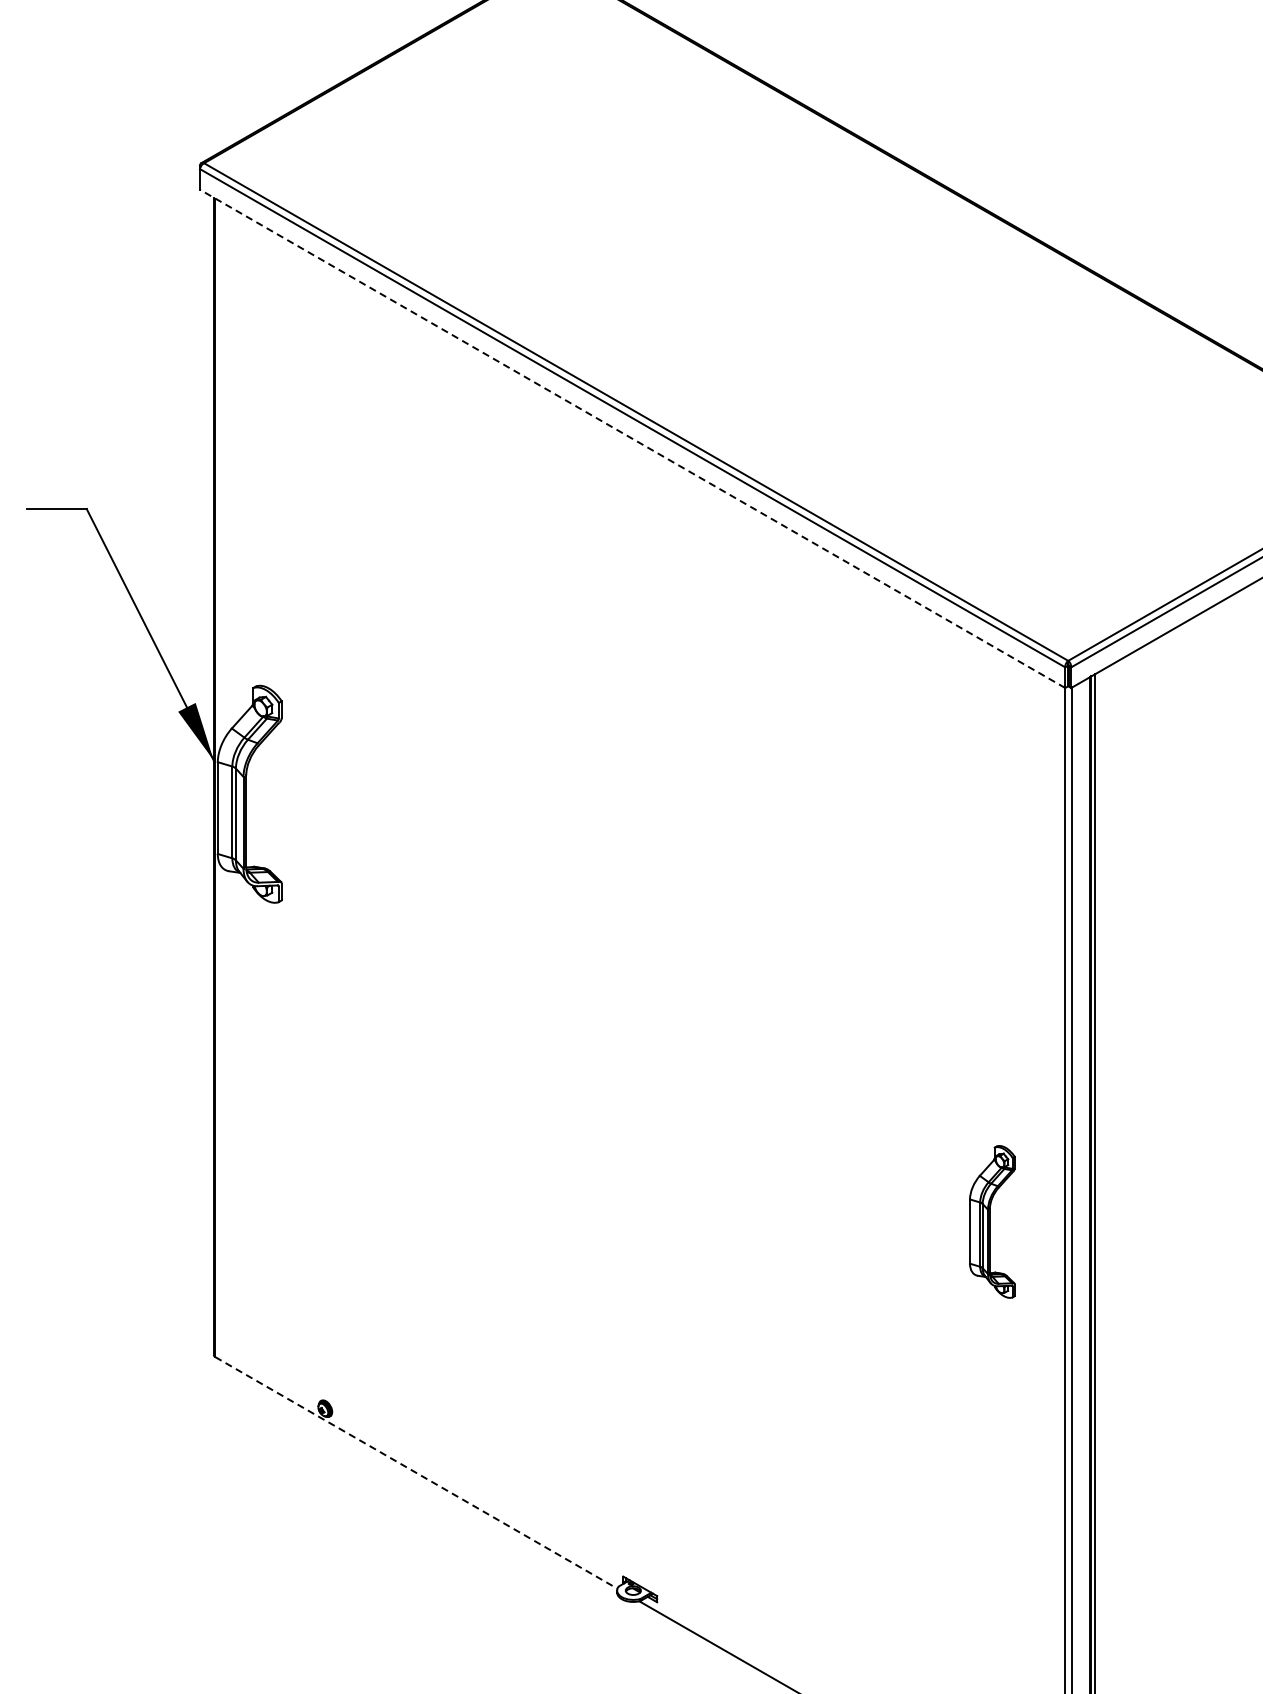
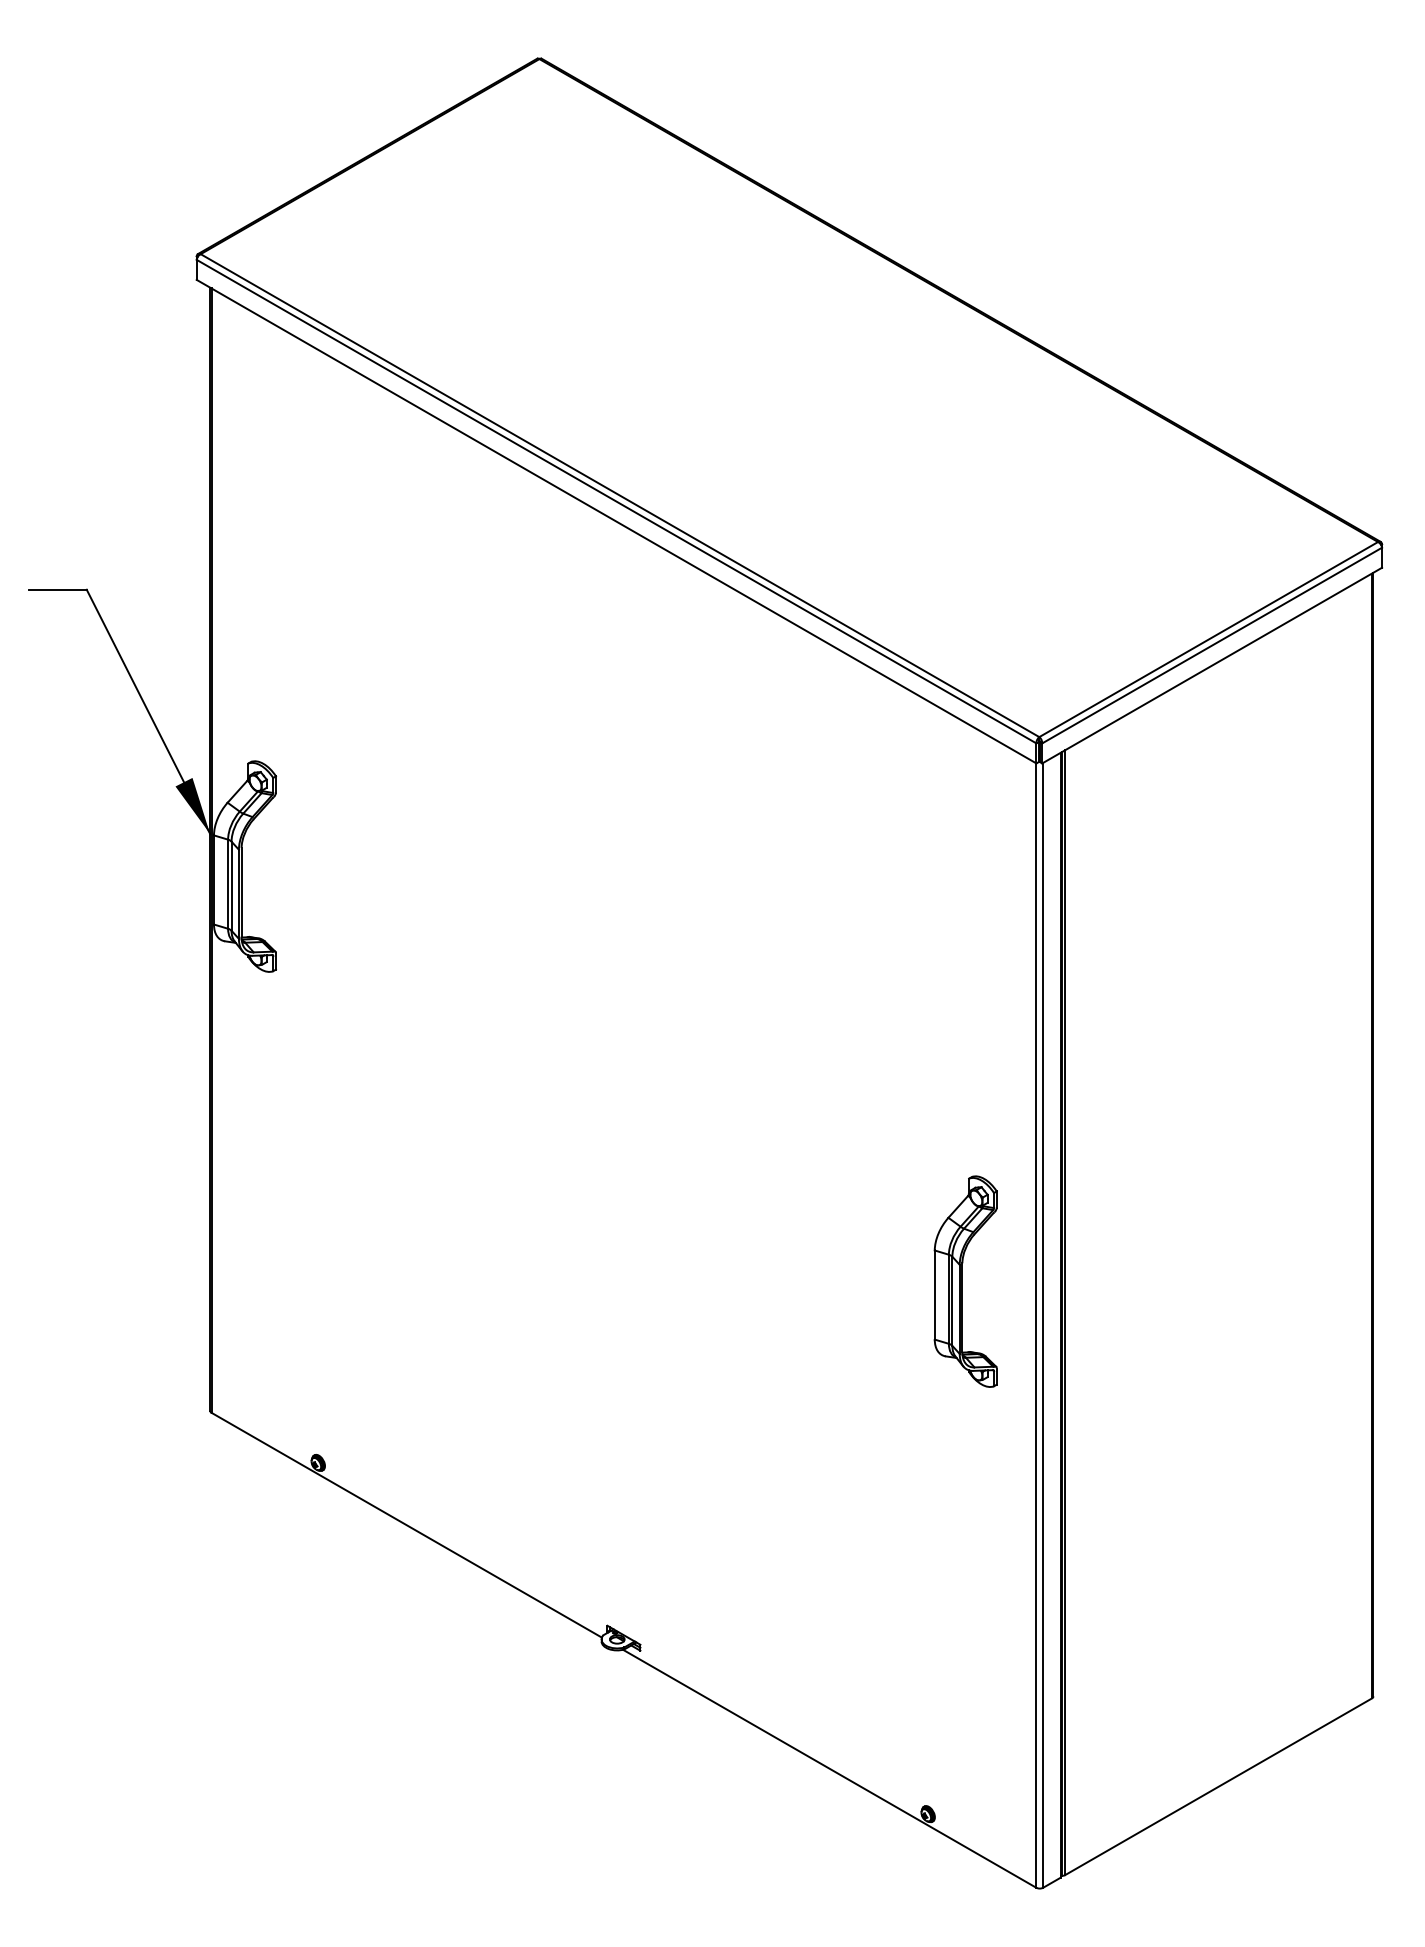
line: (632, 438) -> (616, 521), dashed -> solid
part: (992, 1221) -> (965, 1281), size x1.43
line: (417, 1473) -> (407, 1525), dashed -> solid

